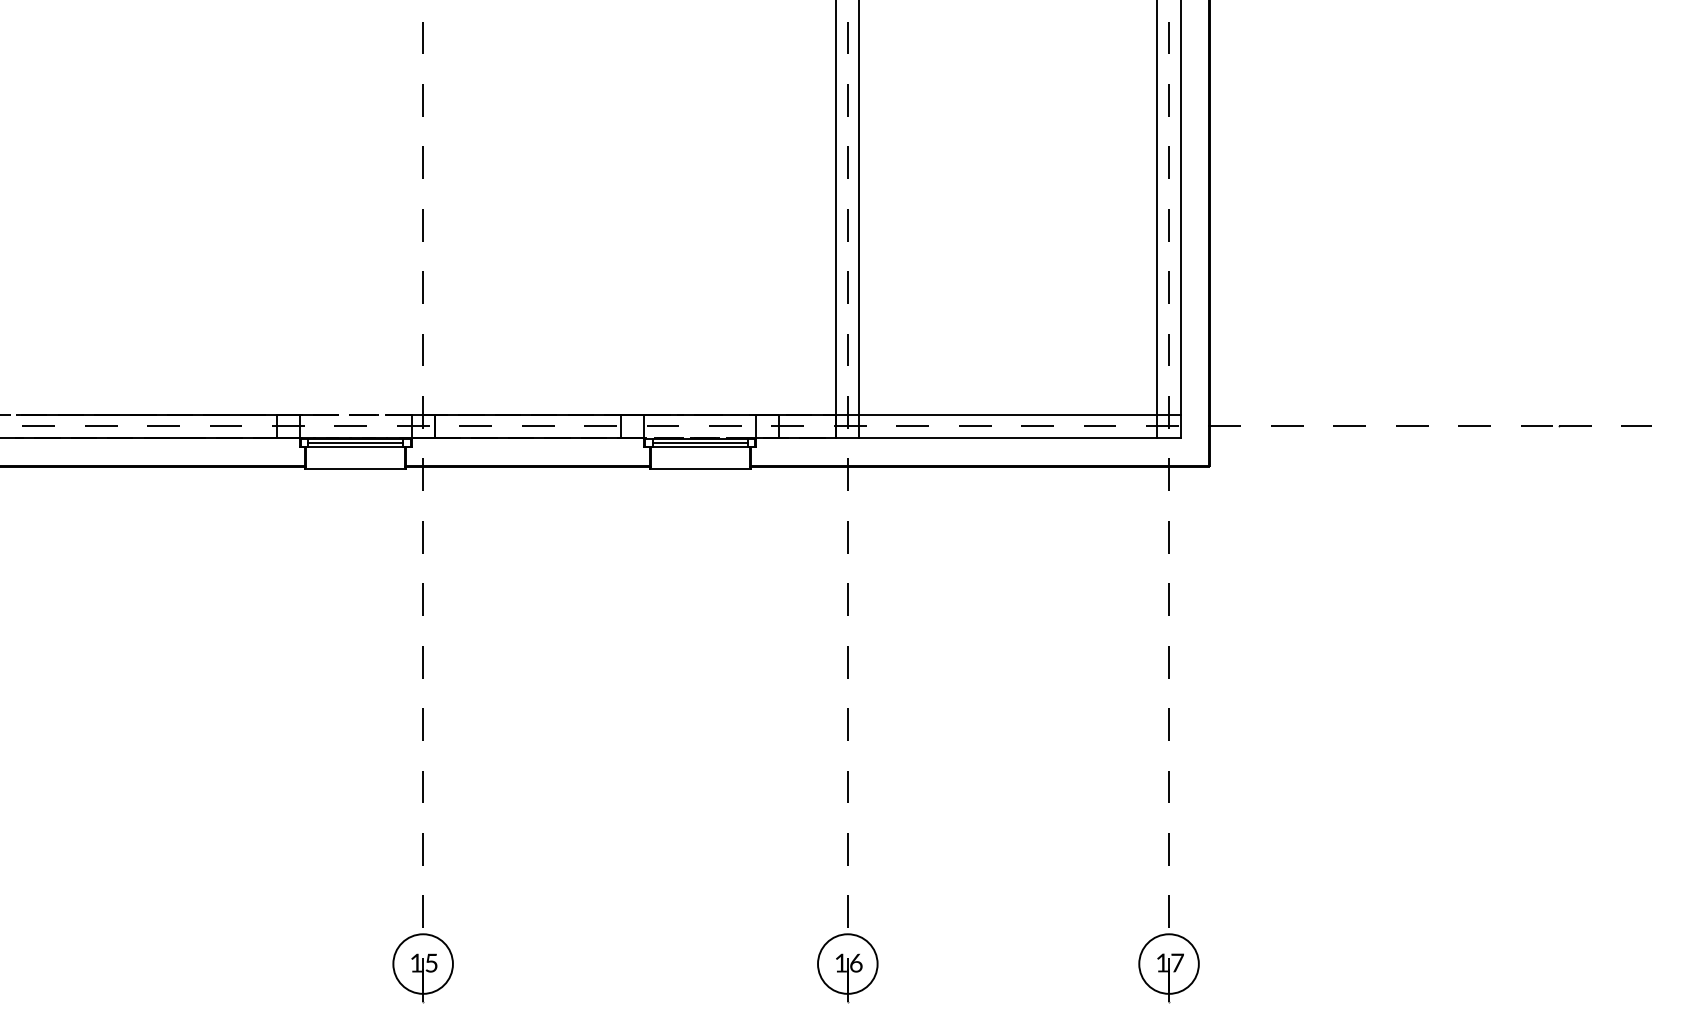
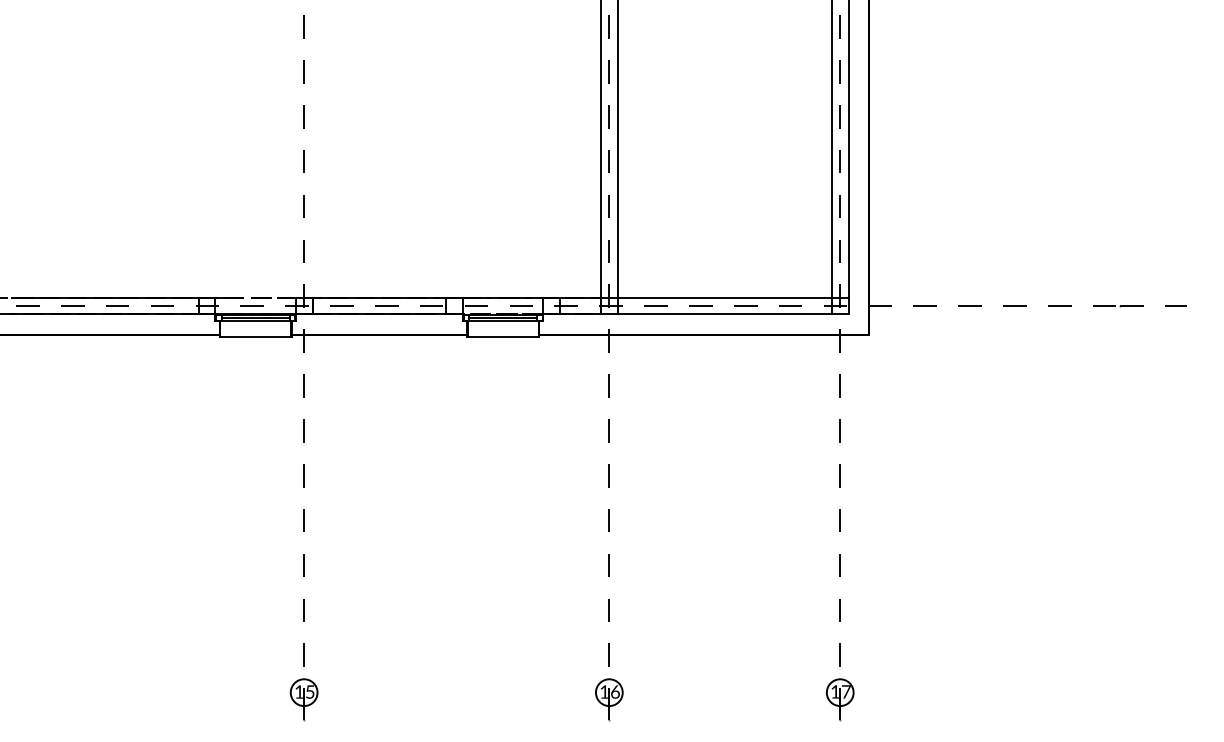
circle: (422, 963) -> (303, 692), size x0.62
circle: (847, 963) -> (609, 692), size x0.62
circle: (1168, 963) -> (839, 692), size x0.62

